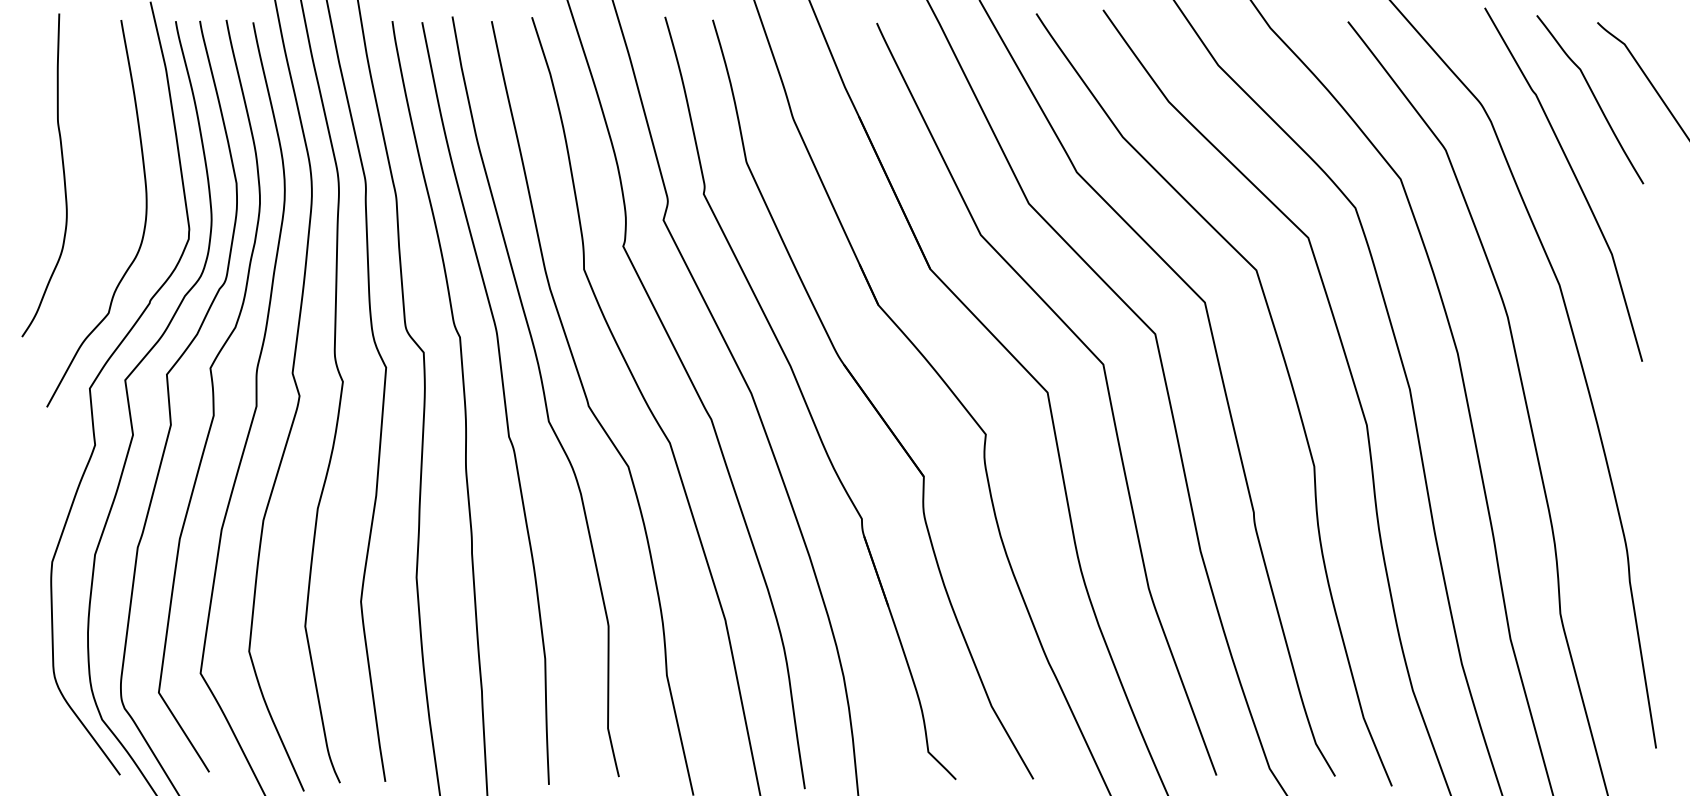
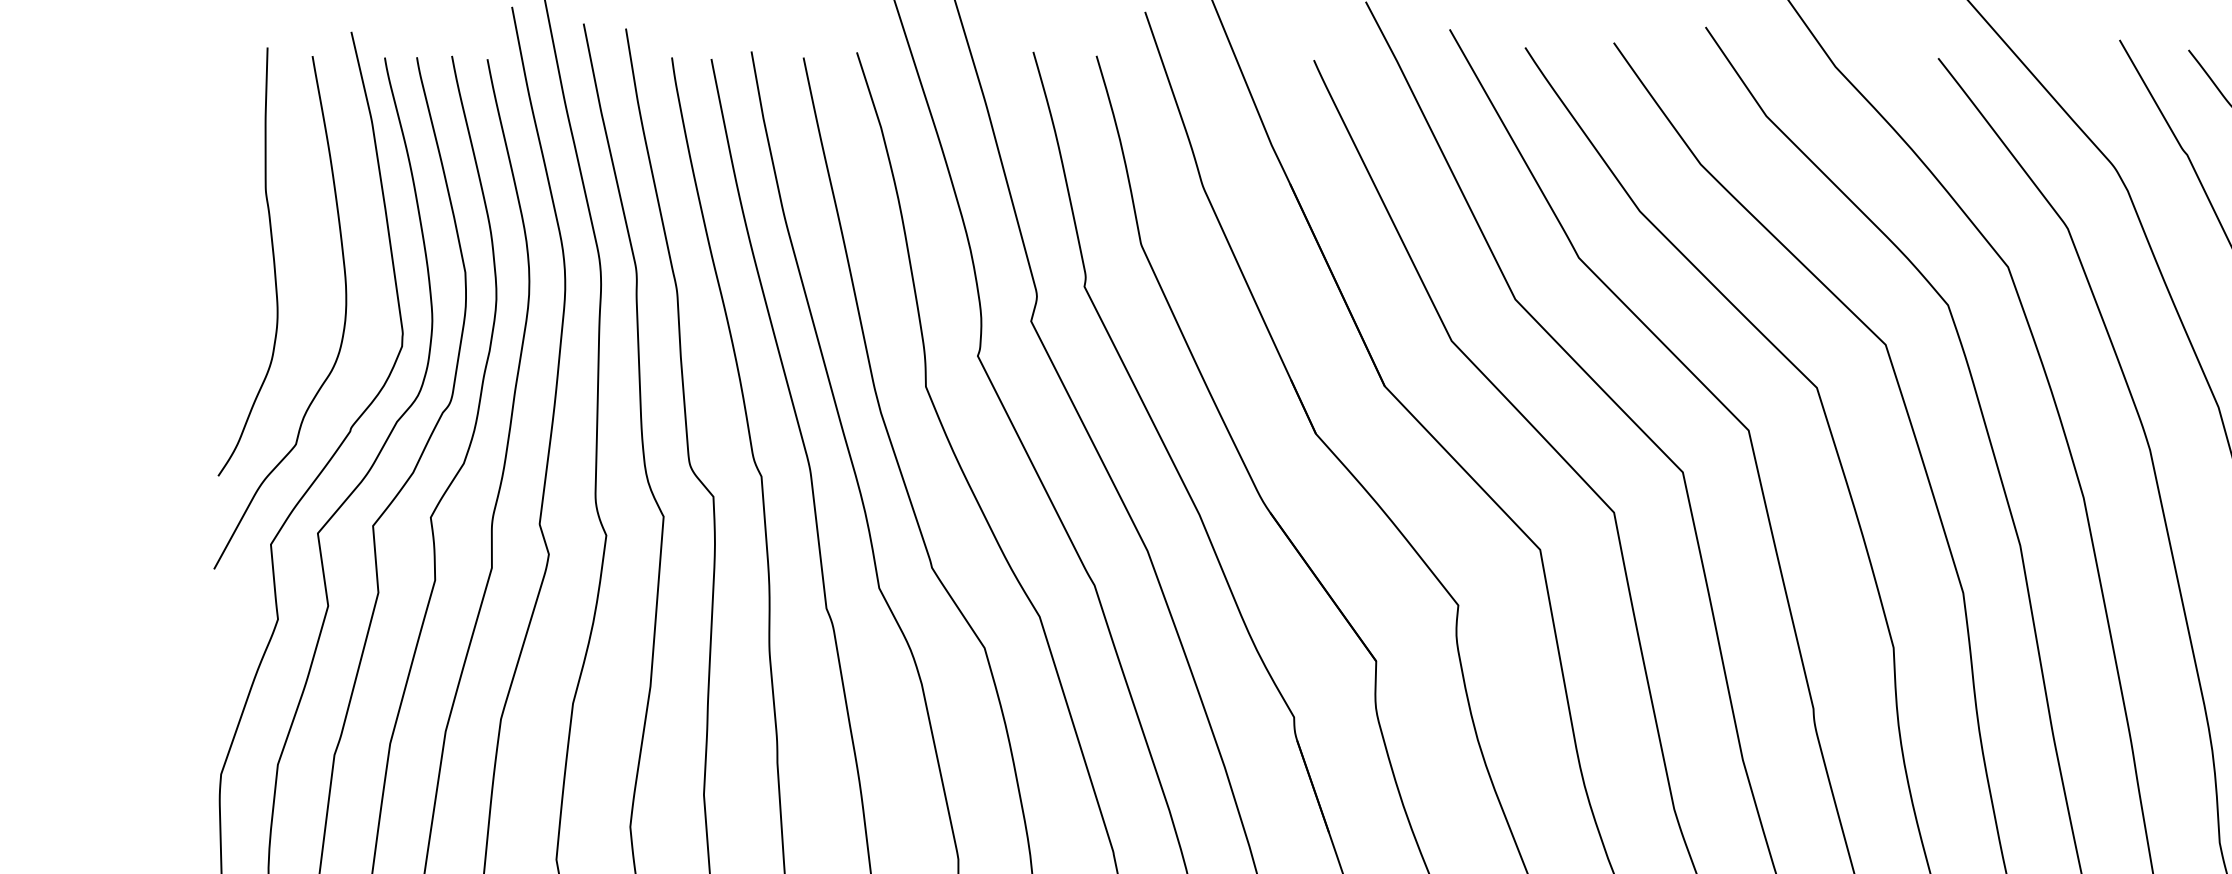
curve: (62, 170) -> (271, 255), moved

